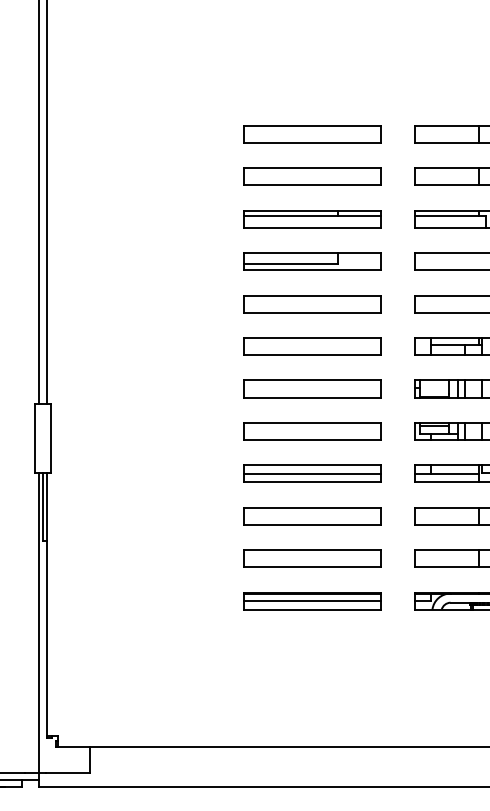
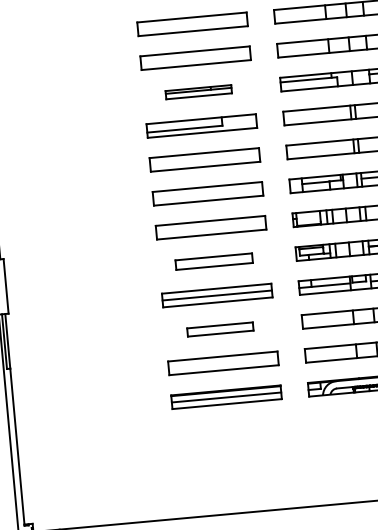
part: (312, 219) -> (198, 92), size x0.6
part: (312, 431) -> (214, 261), size x0.7
part: (312, 516) -> (220, 329), size x0.6

